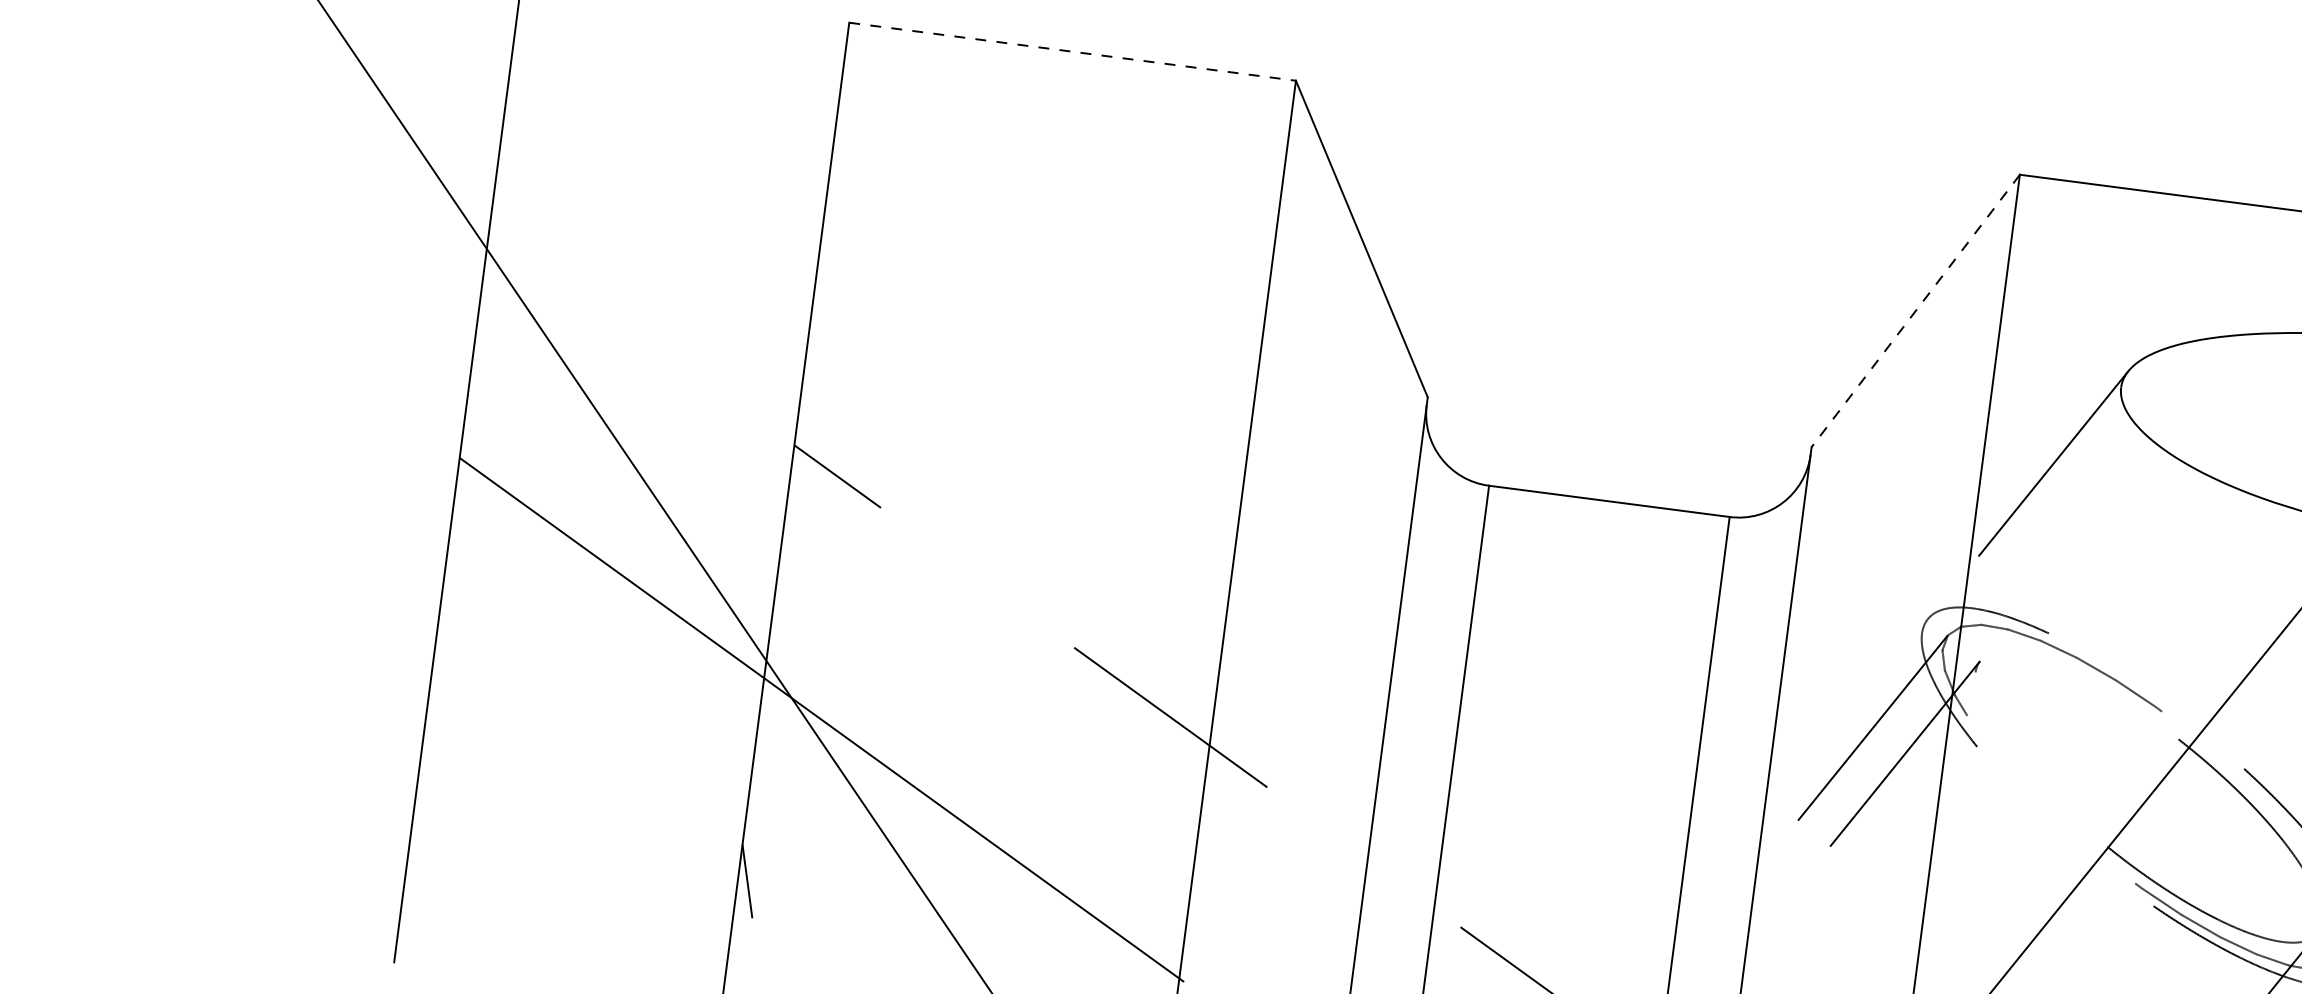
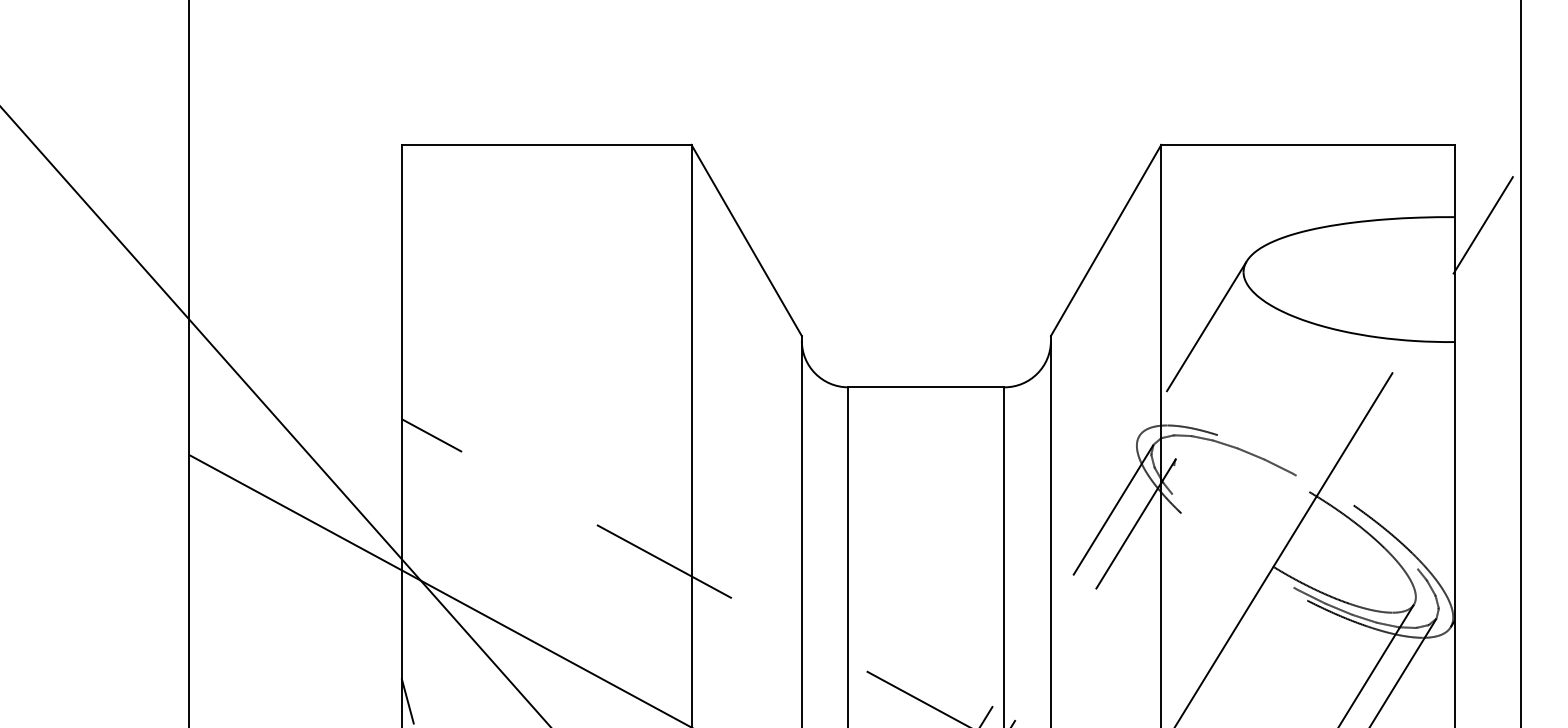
line: (1072, 51) -> (546, 144), dashed -> solid
line: (1914, 310) -> (1105, 240), dashed -> solid

